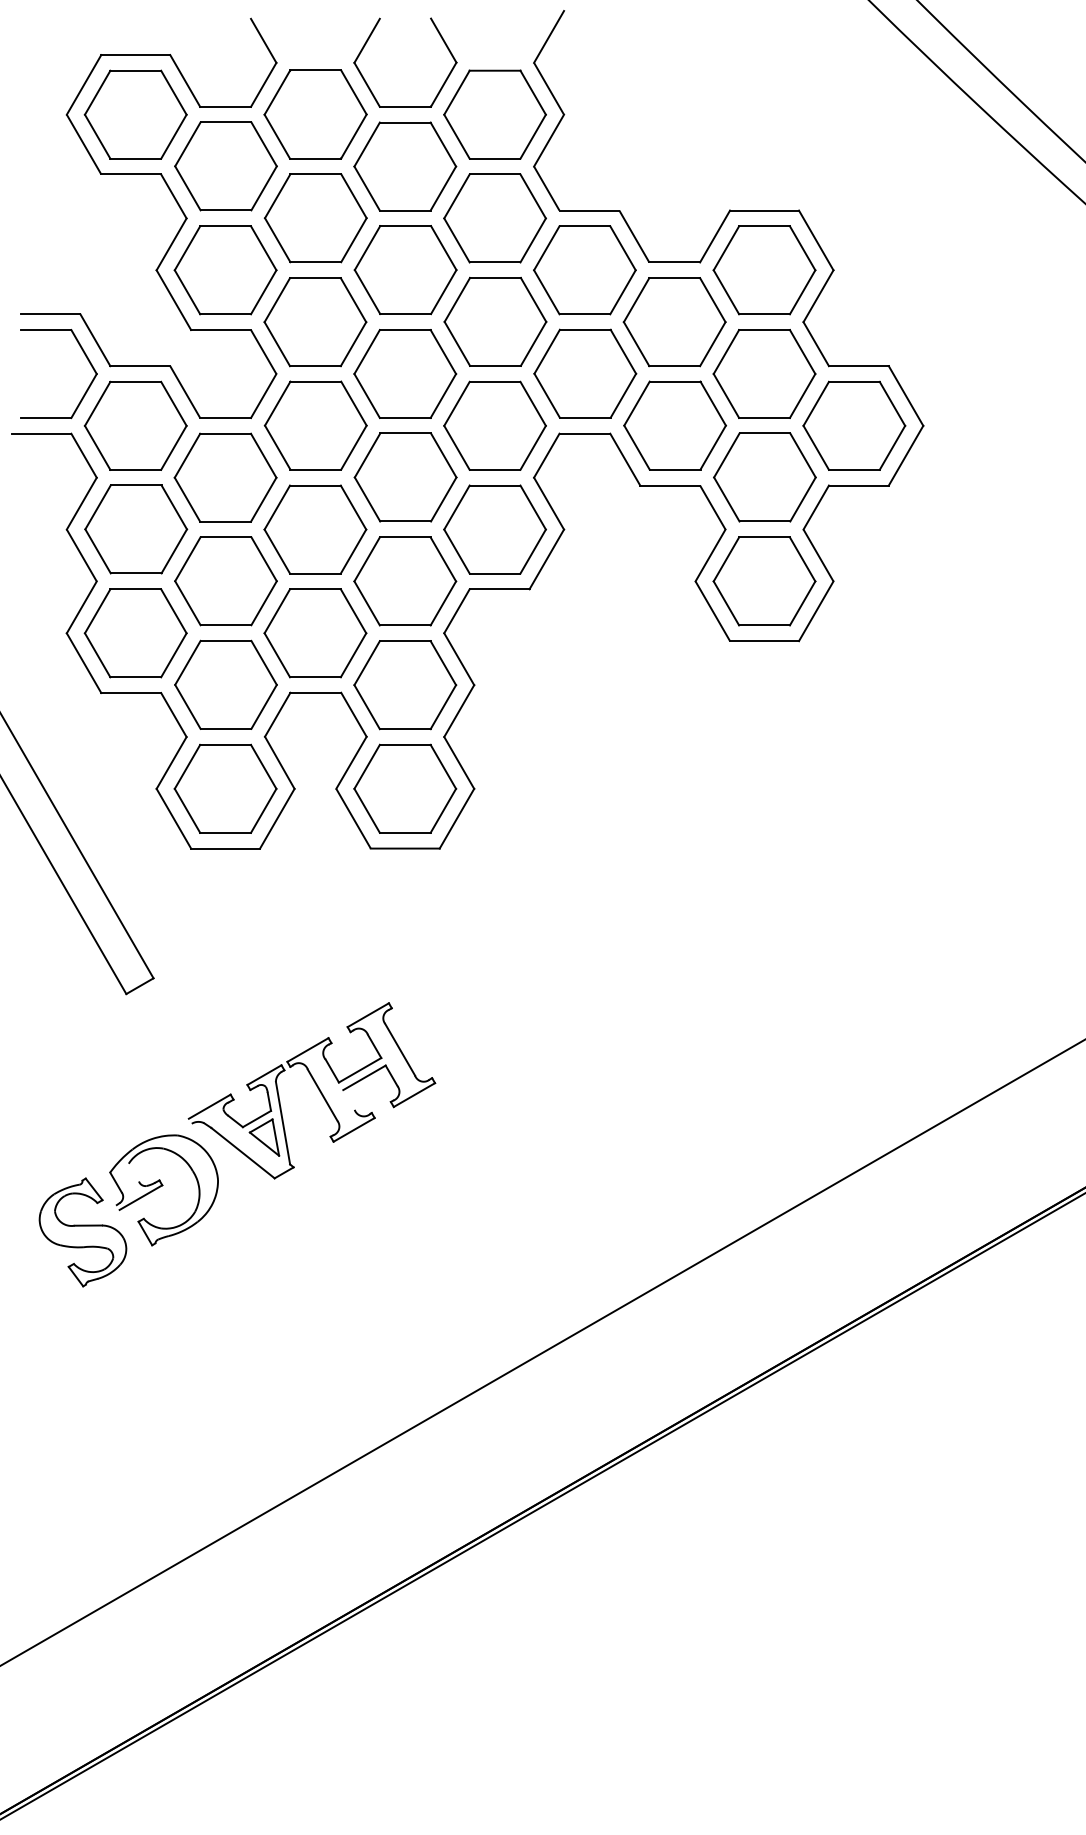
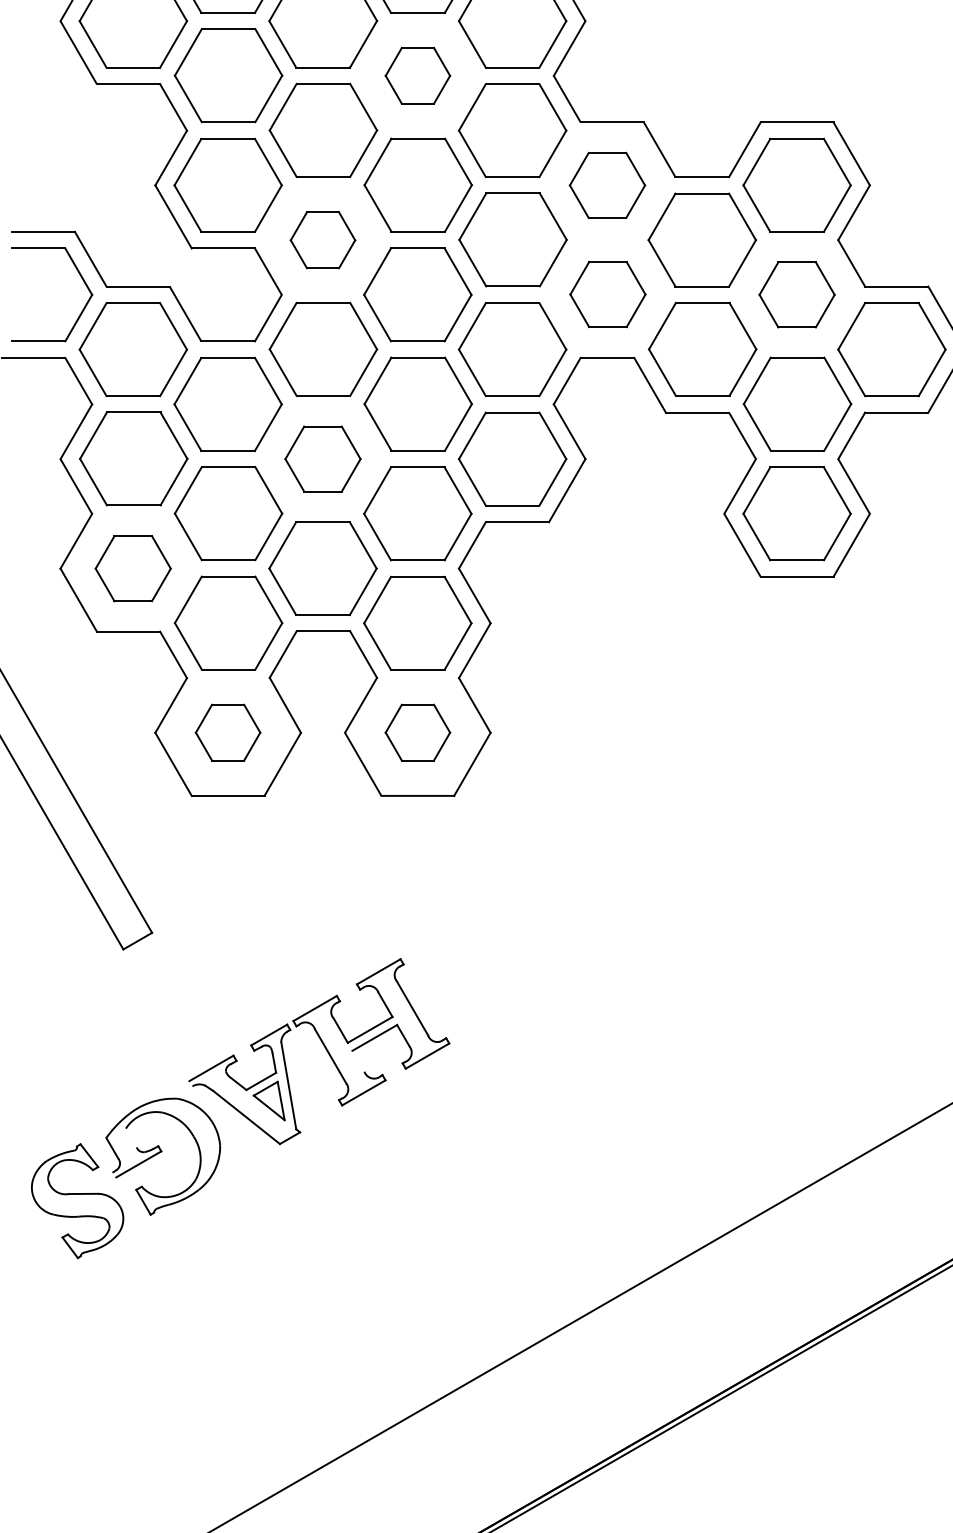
part: (405, 166) -> (418, 75), size x0.6
part: (584, 270) -> (607, 185), size x0.7
part: (315, 322) -> (323, 240), size x0.6
part: (585, 373) -> (608, 294), size x0.7
part: (764, 373) -> (797, 294), size x0.7
part: (315, 529) -> (323, 459), size x0.7
part: (135, 633) -> (133, 568), size x0.7
part: (225, 788) -> (228, 732), size x0.6
part: (405, 788) -> (418, 732), size x0.6

